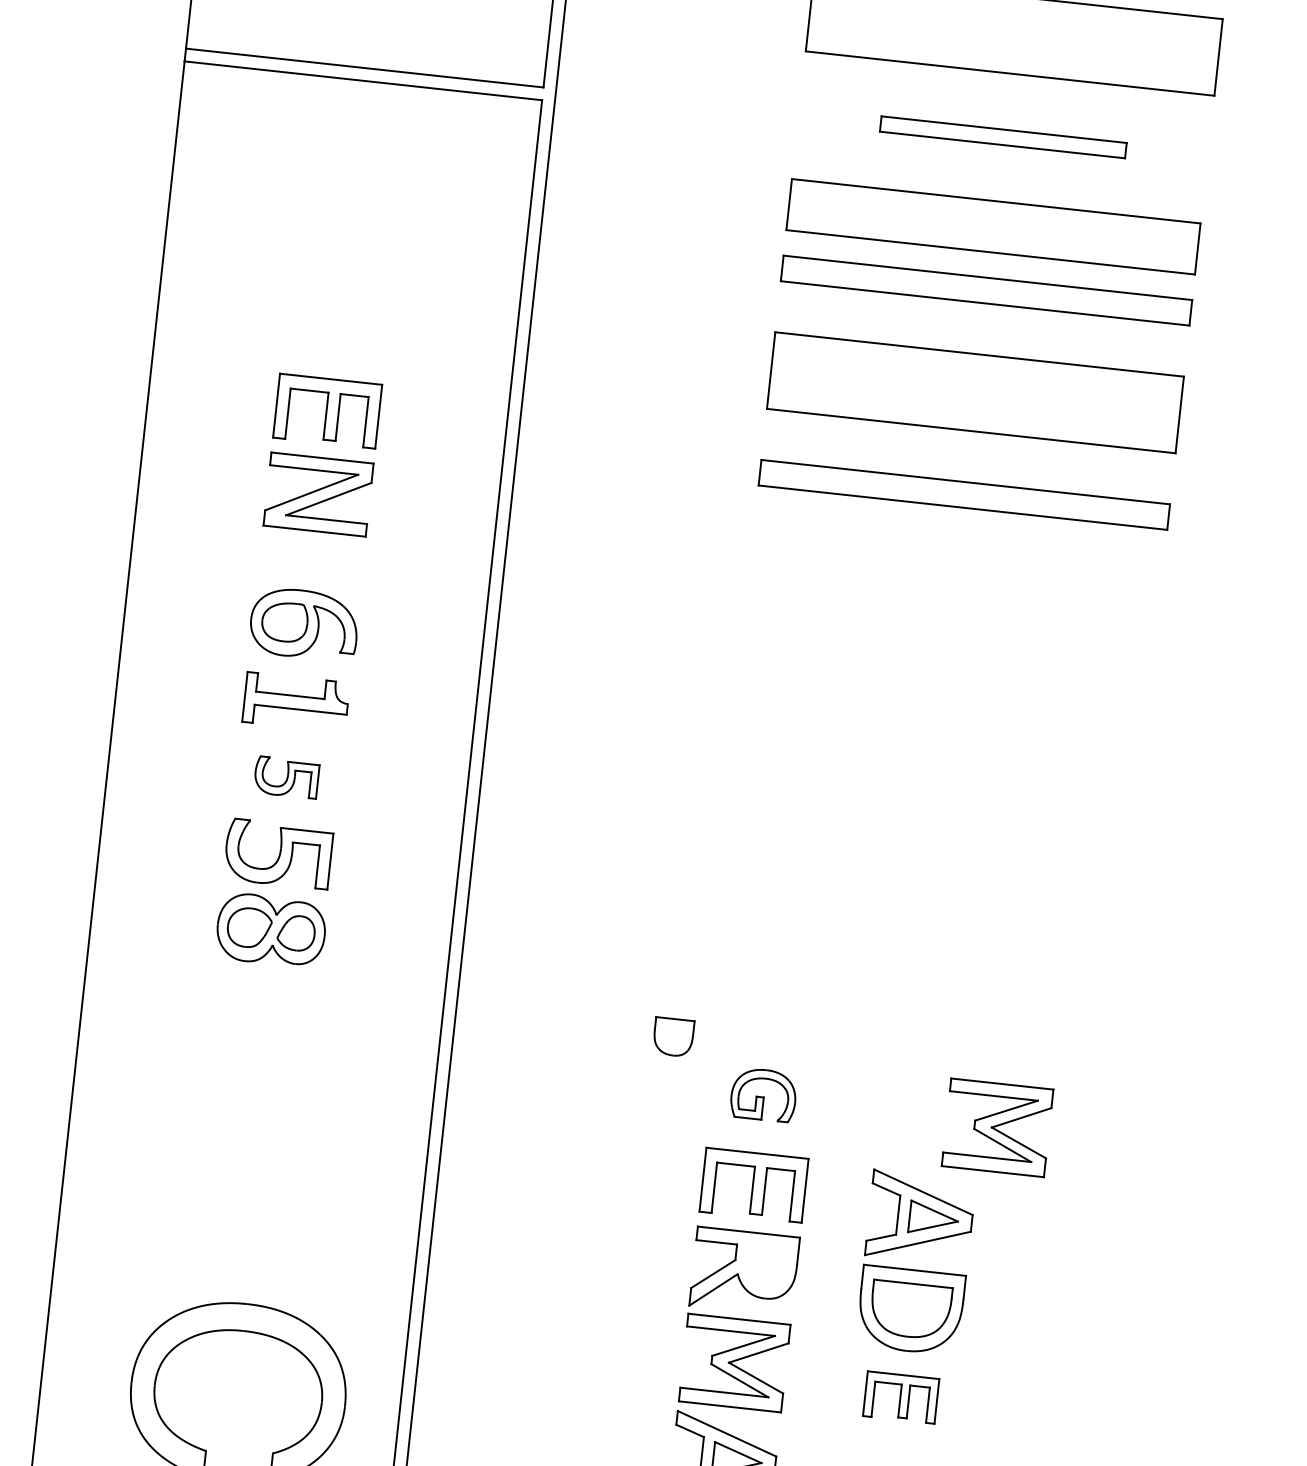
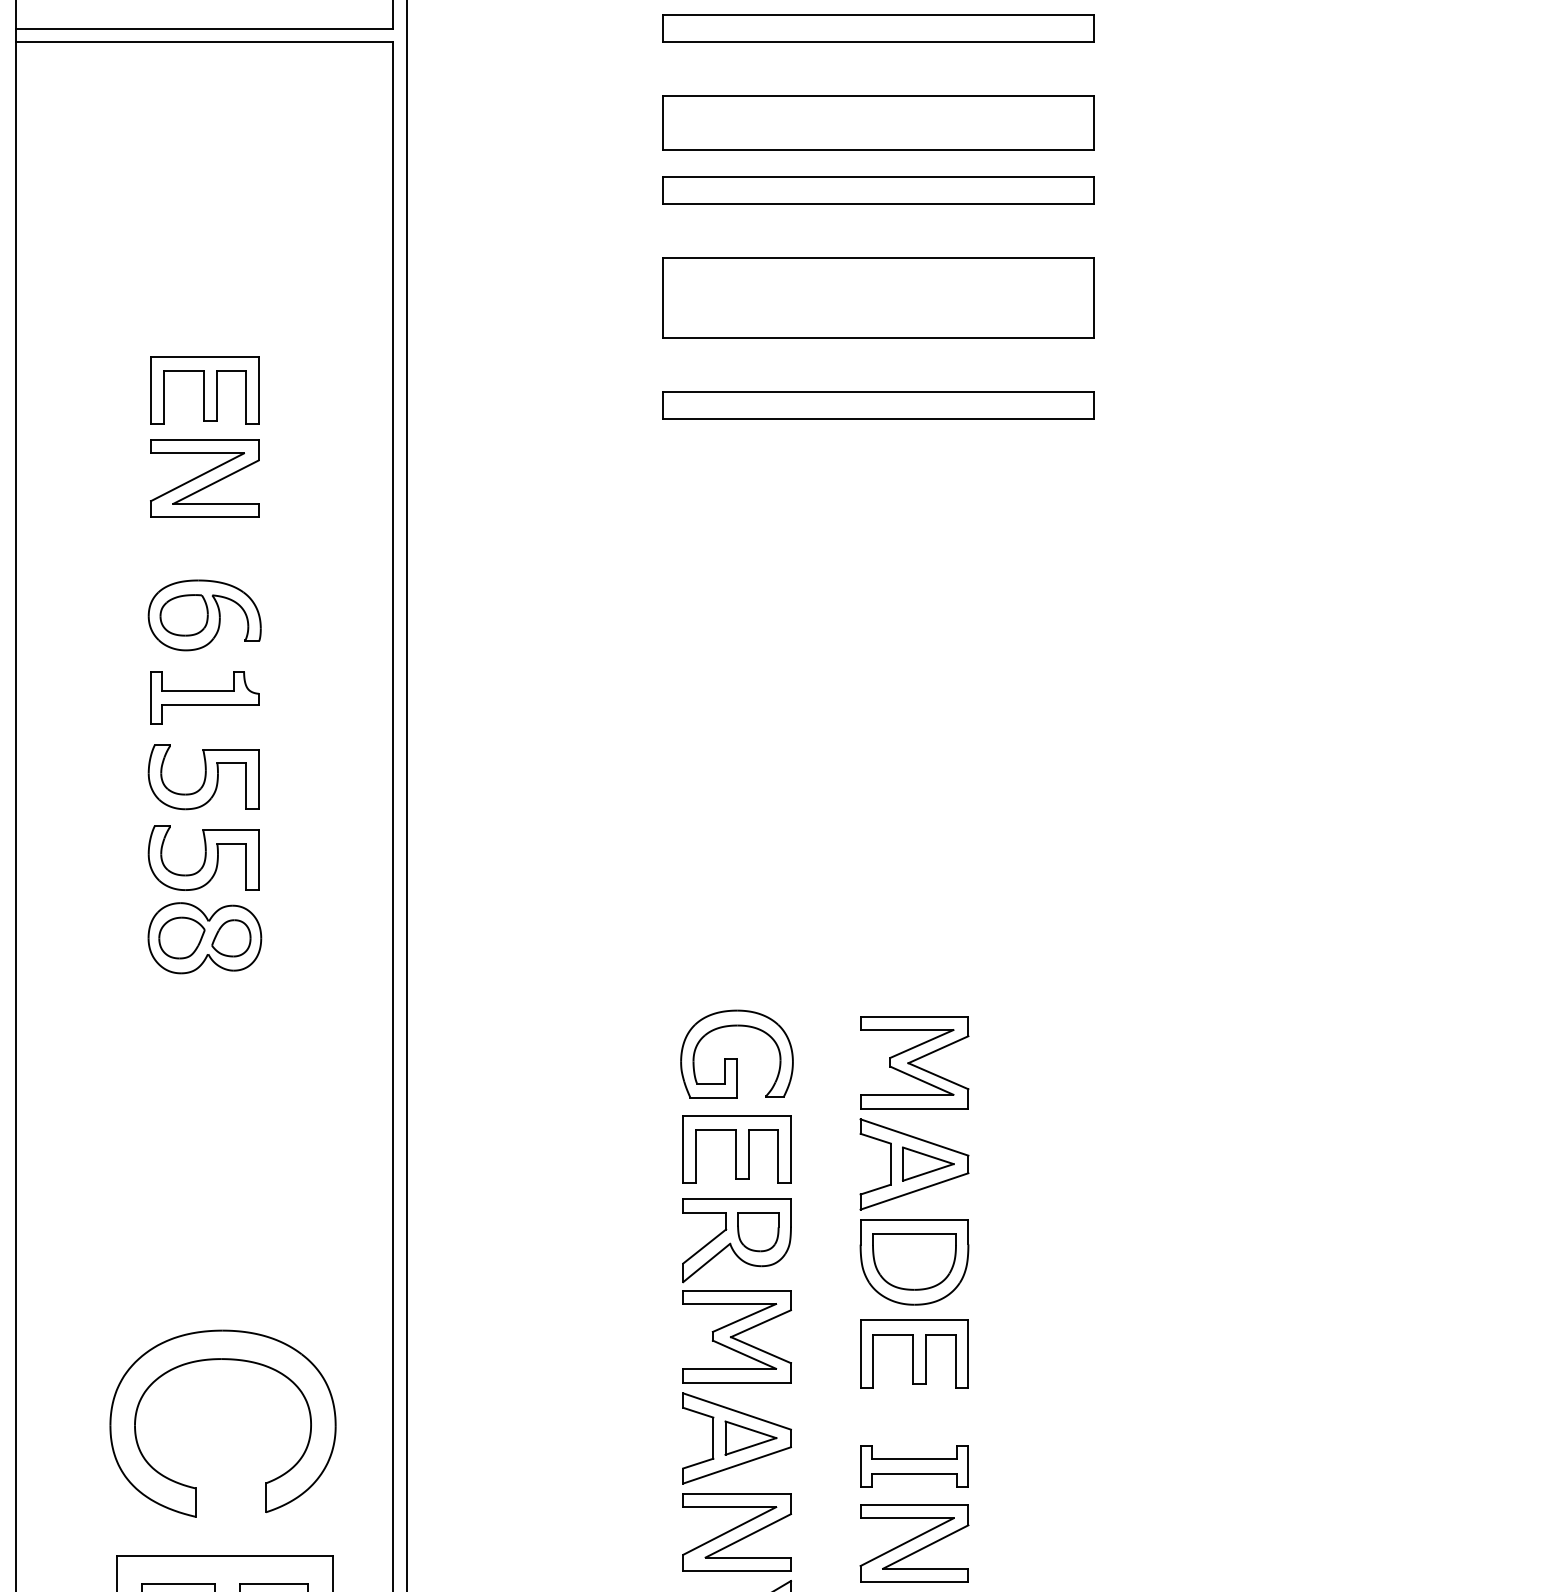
part: (1003, 137) -> (878, 28), size x1.67
part: (286, 777) -> (203, 777), size x1.67
part: (673, 1037) -> (758, 1232), moved
part: (763, 1094) -> (736, 1053), size x1.67
part: (997, 1127) -> (914, 1062), moved
part: (901, 1397) -> (914, 1353), size x1.43

